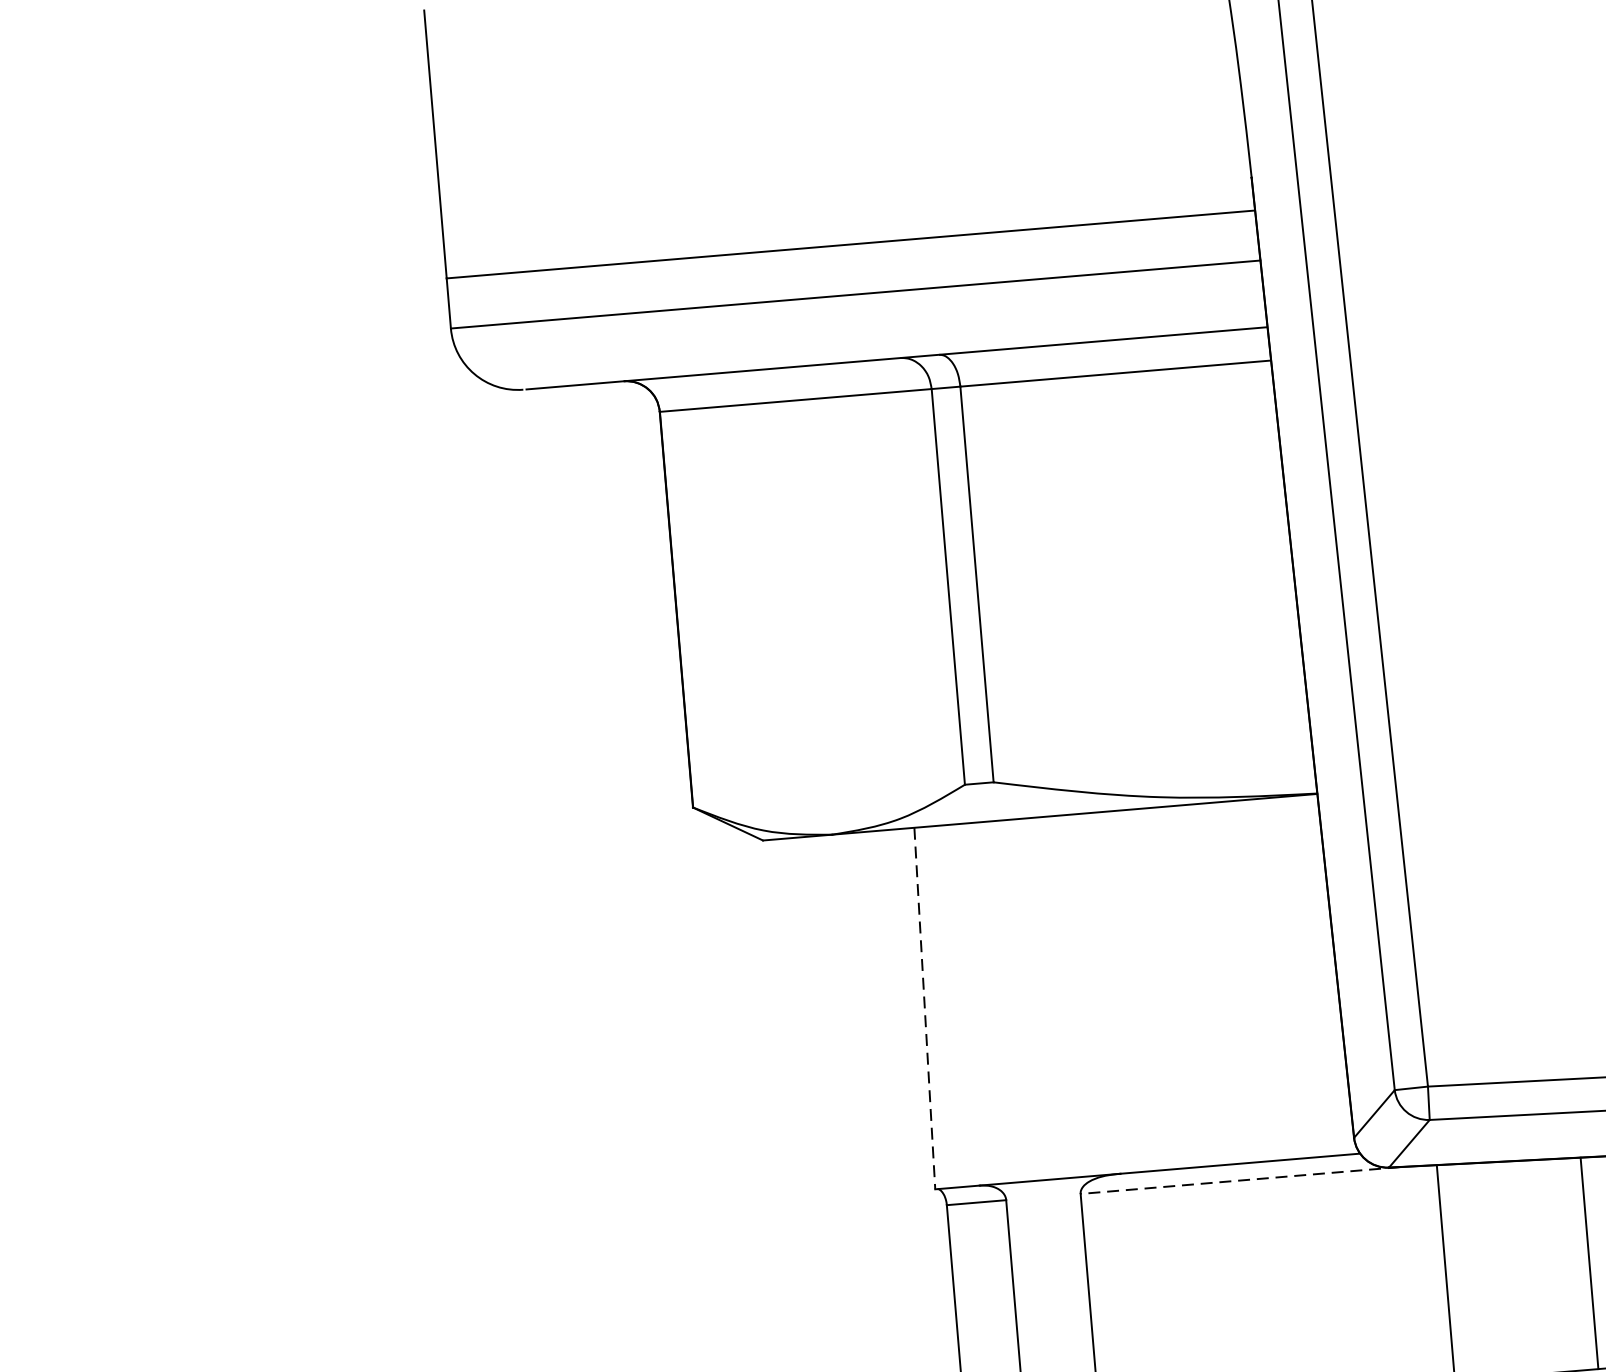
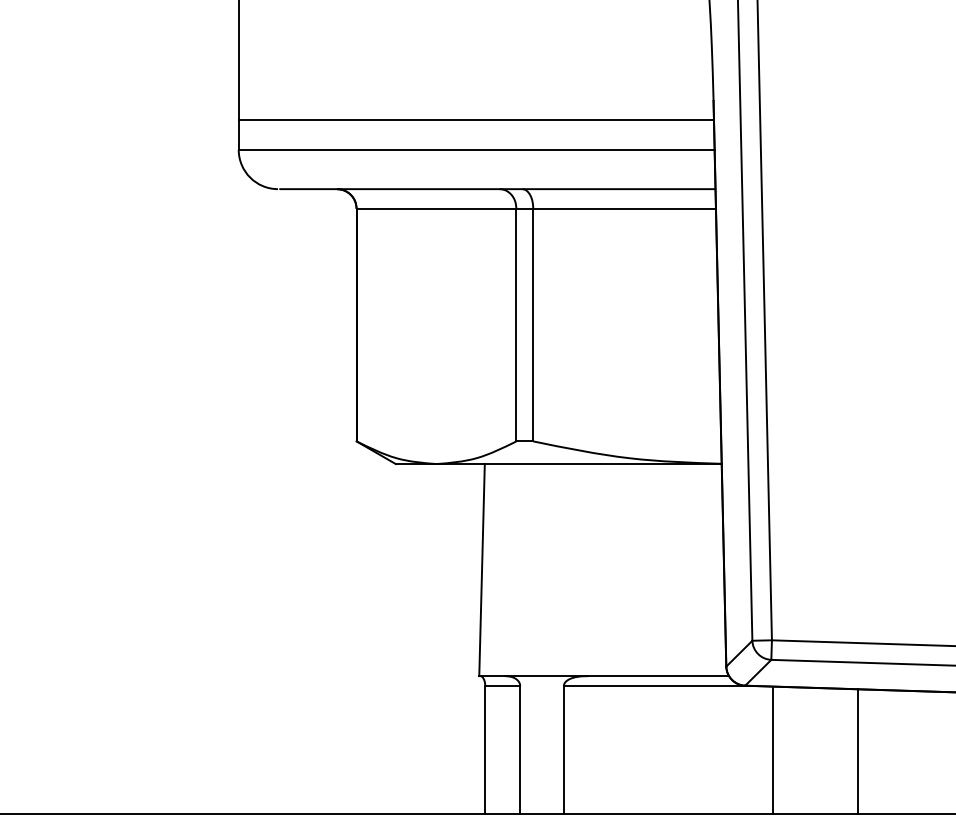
line: (925, 1009) -> (482, 570), dashed -> solid
line: (1239, 1179) -> (657, 685), dashed -> solid

